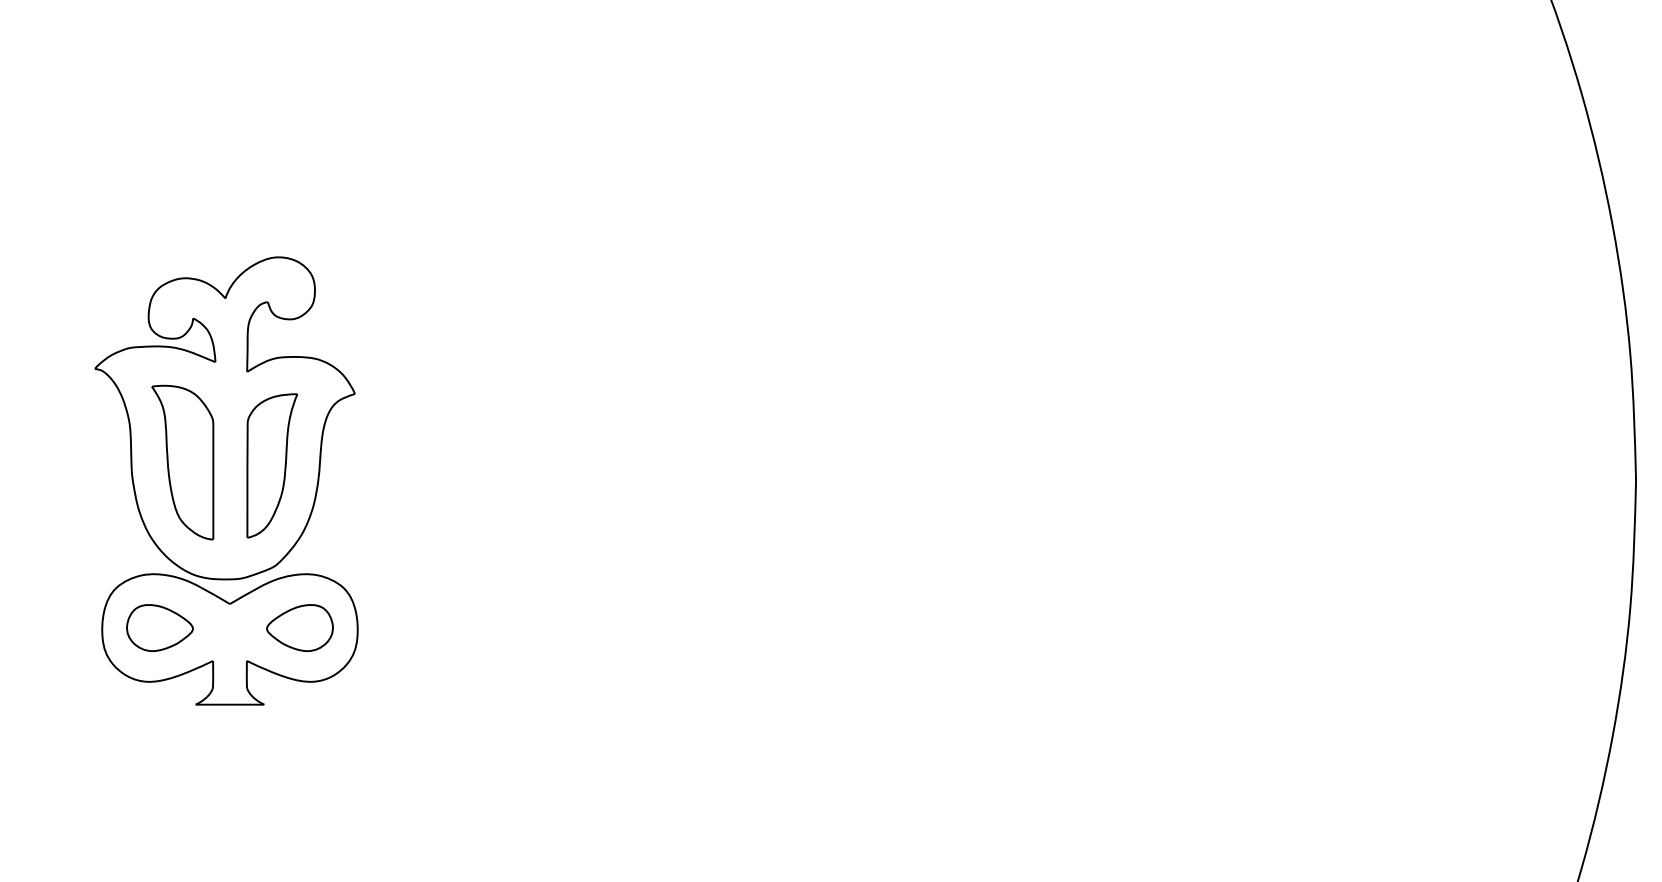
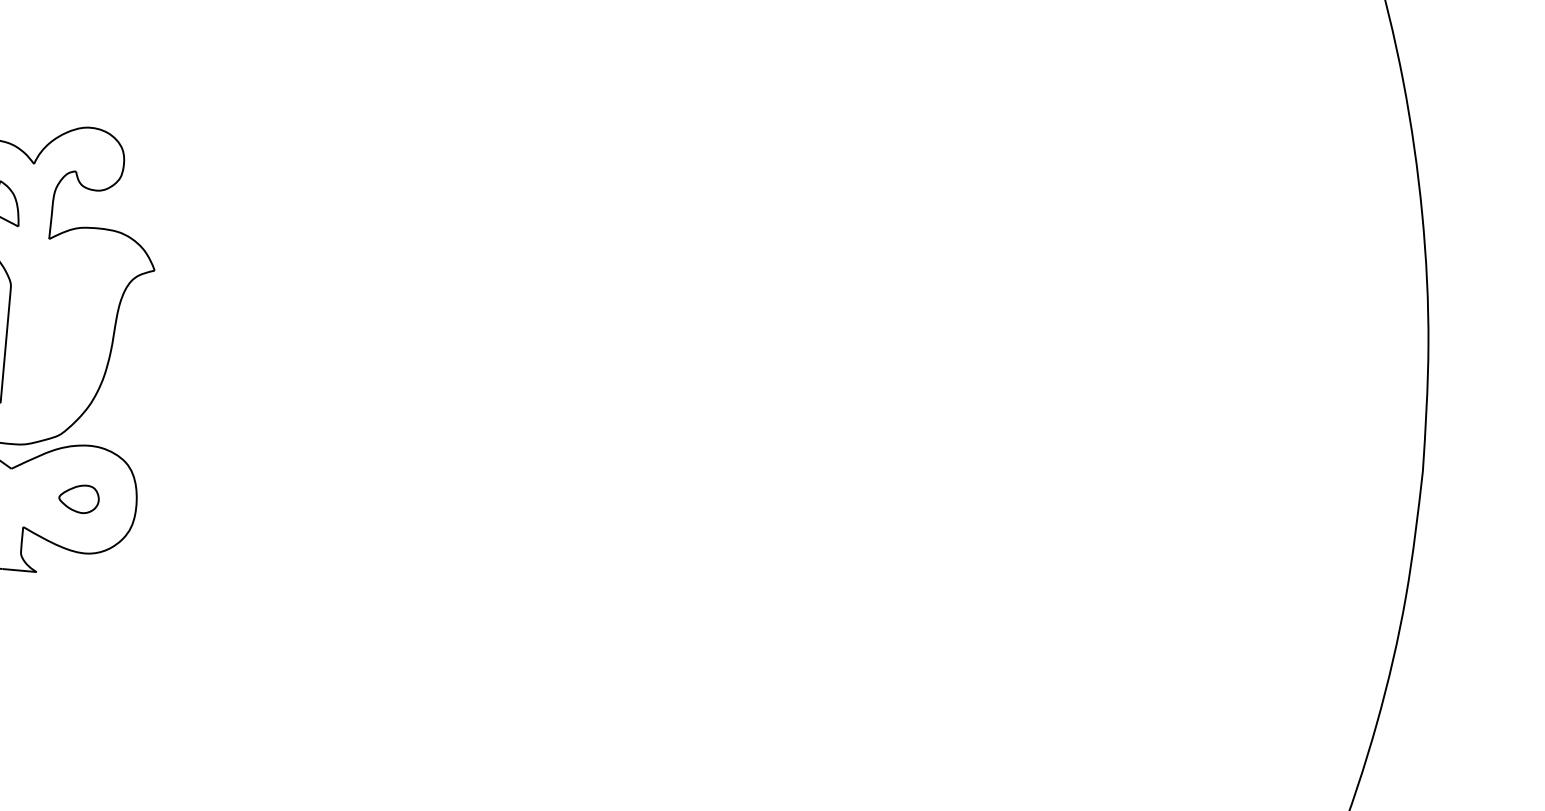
part: (272, 465) -> (66, 334), removed
part: (299, 627) -> (78, 498), size x0.6

